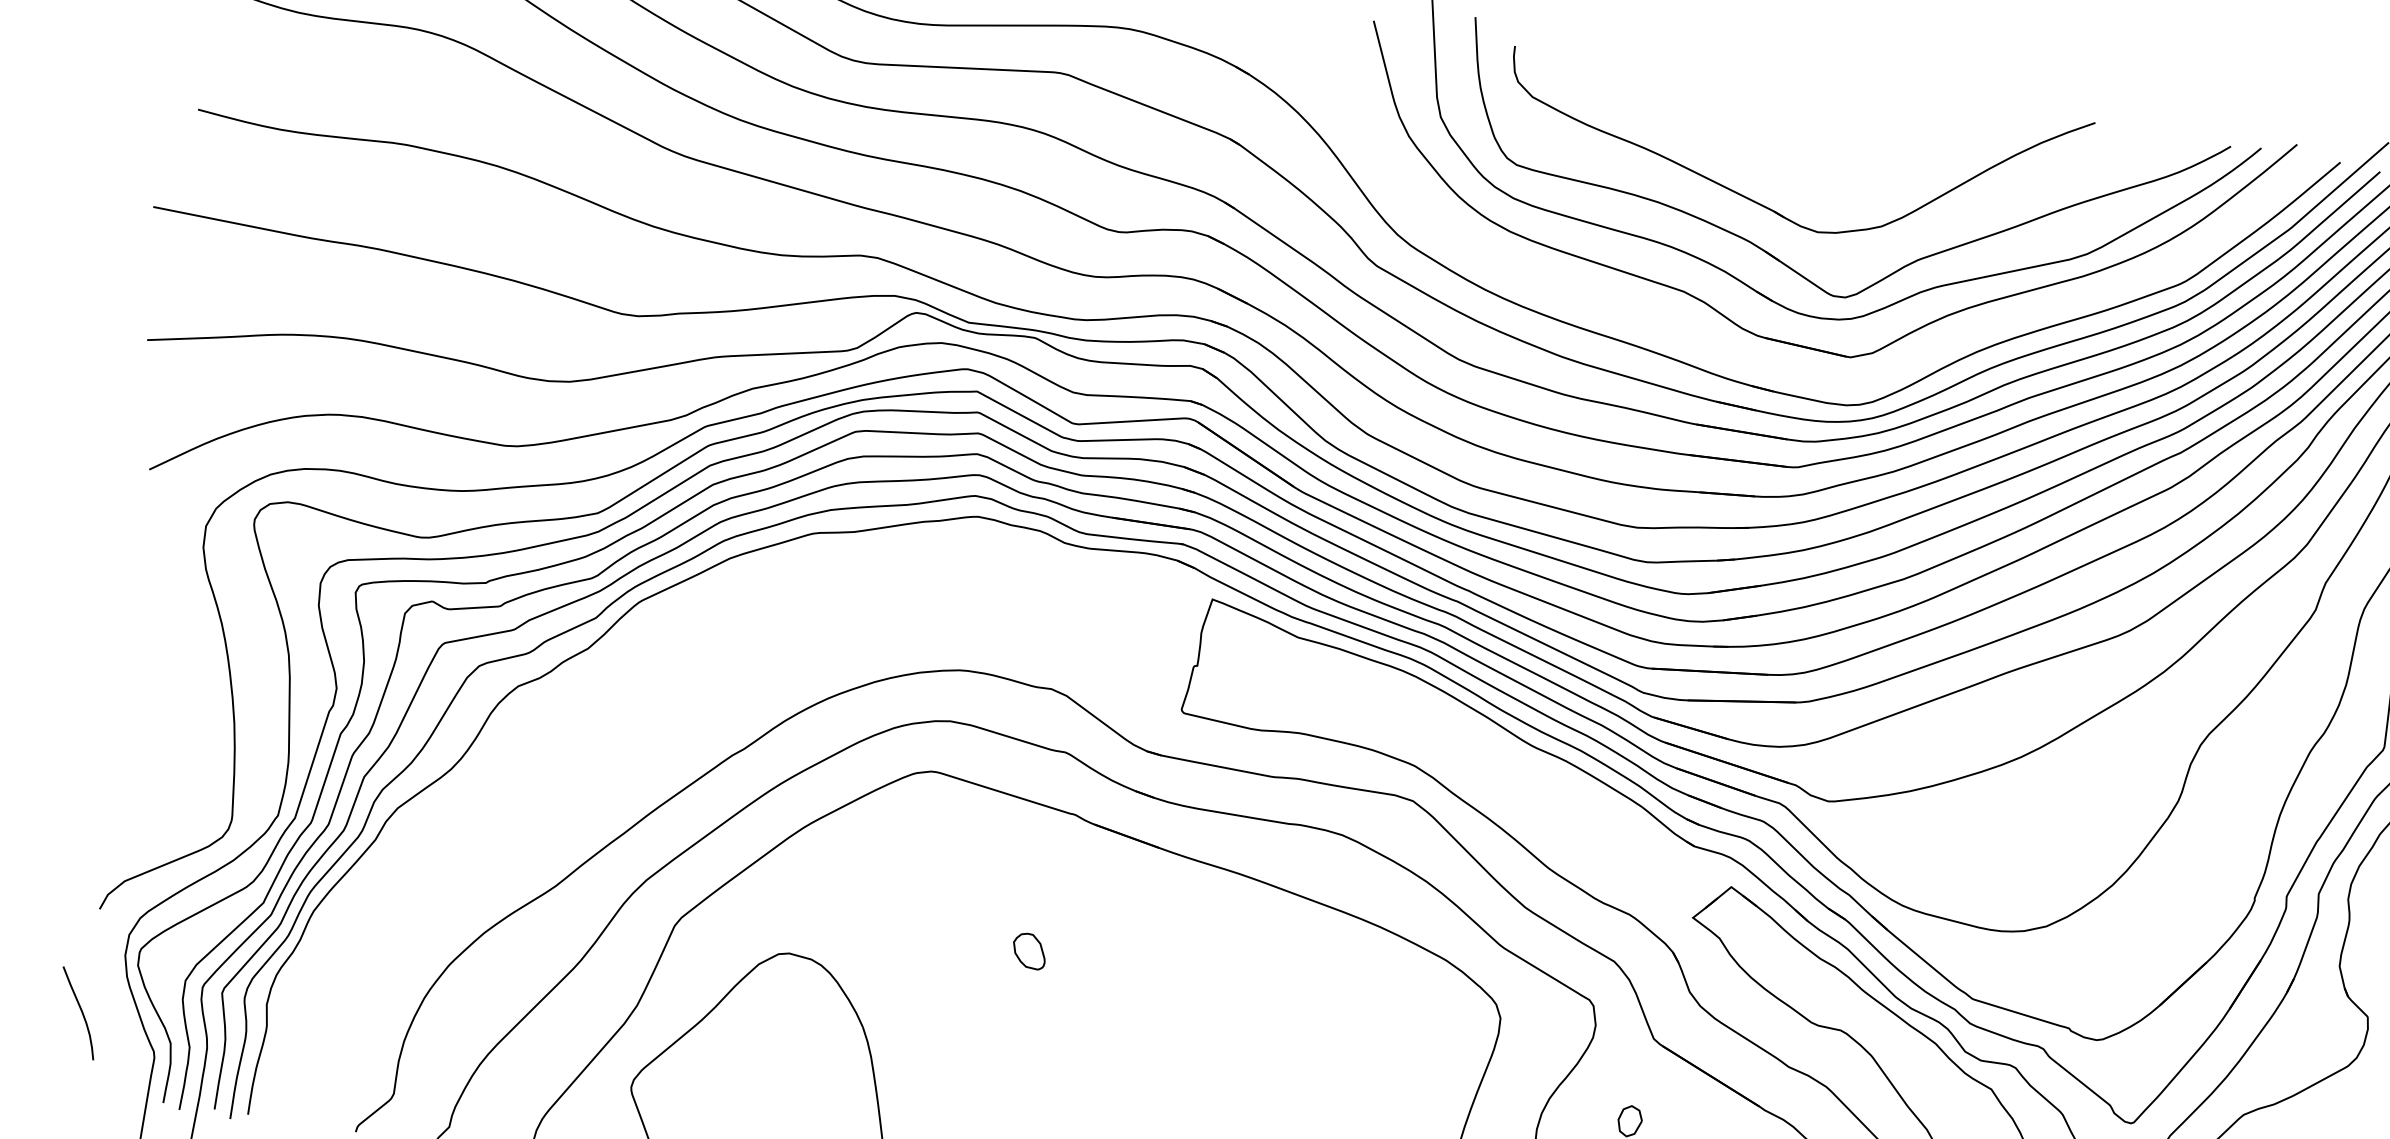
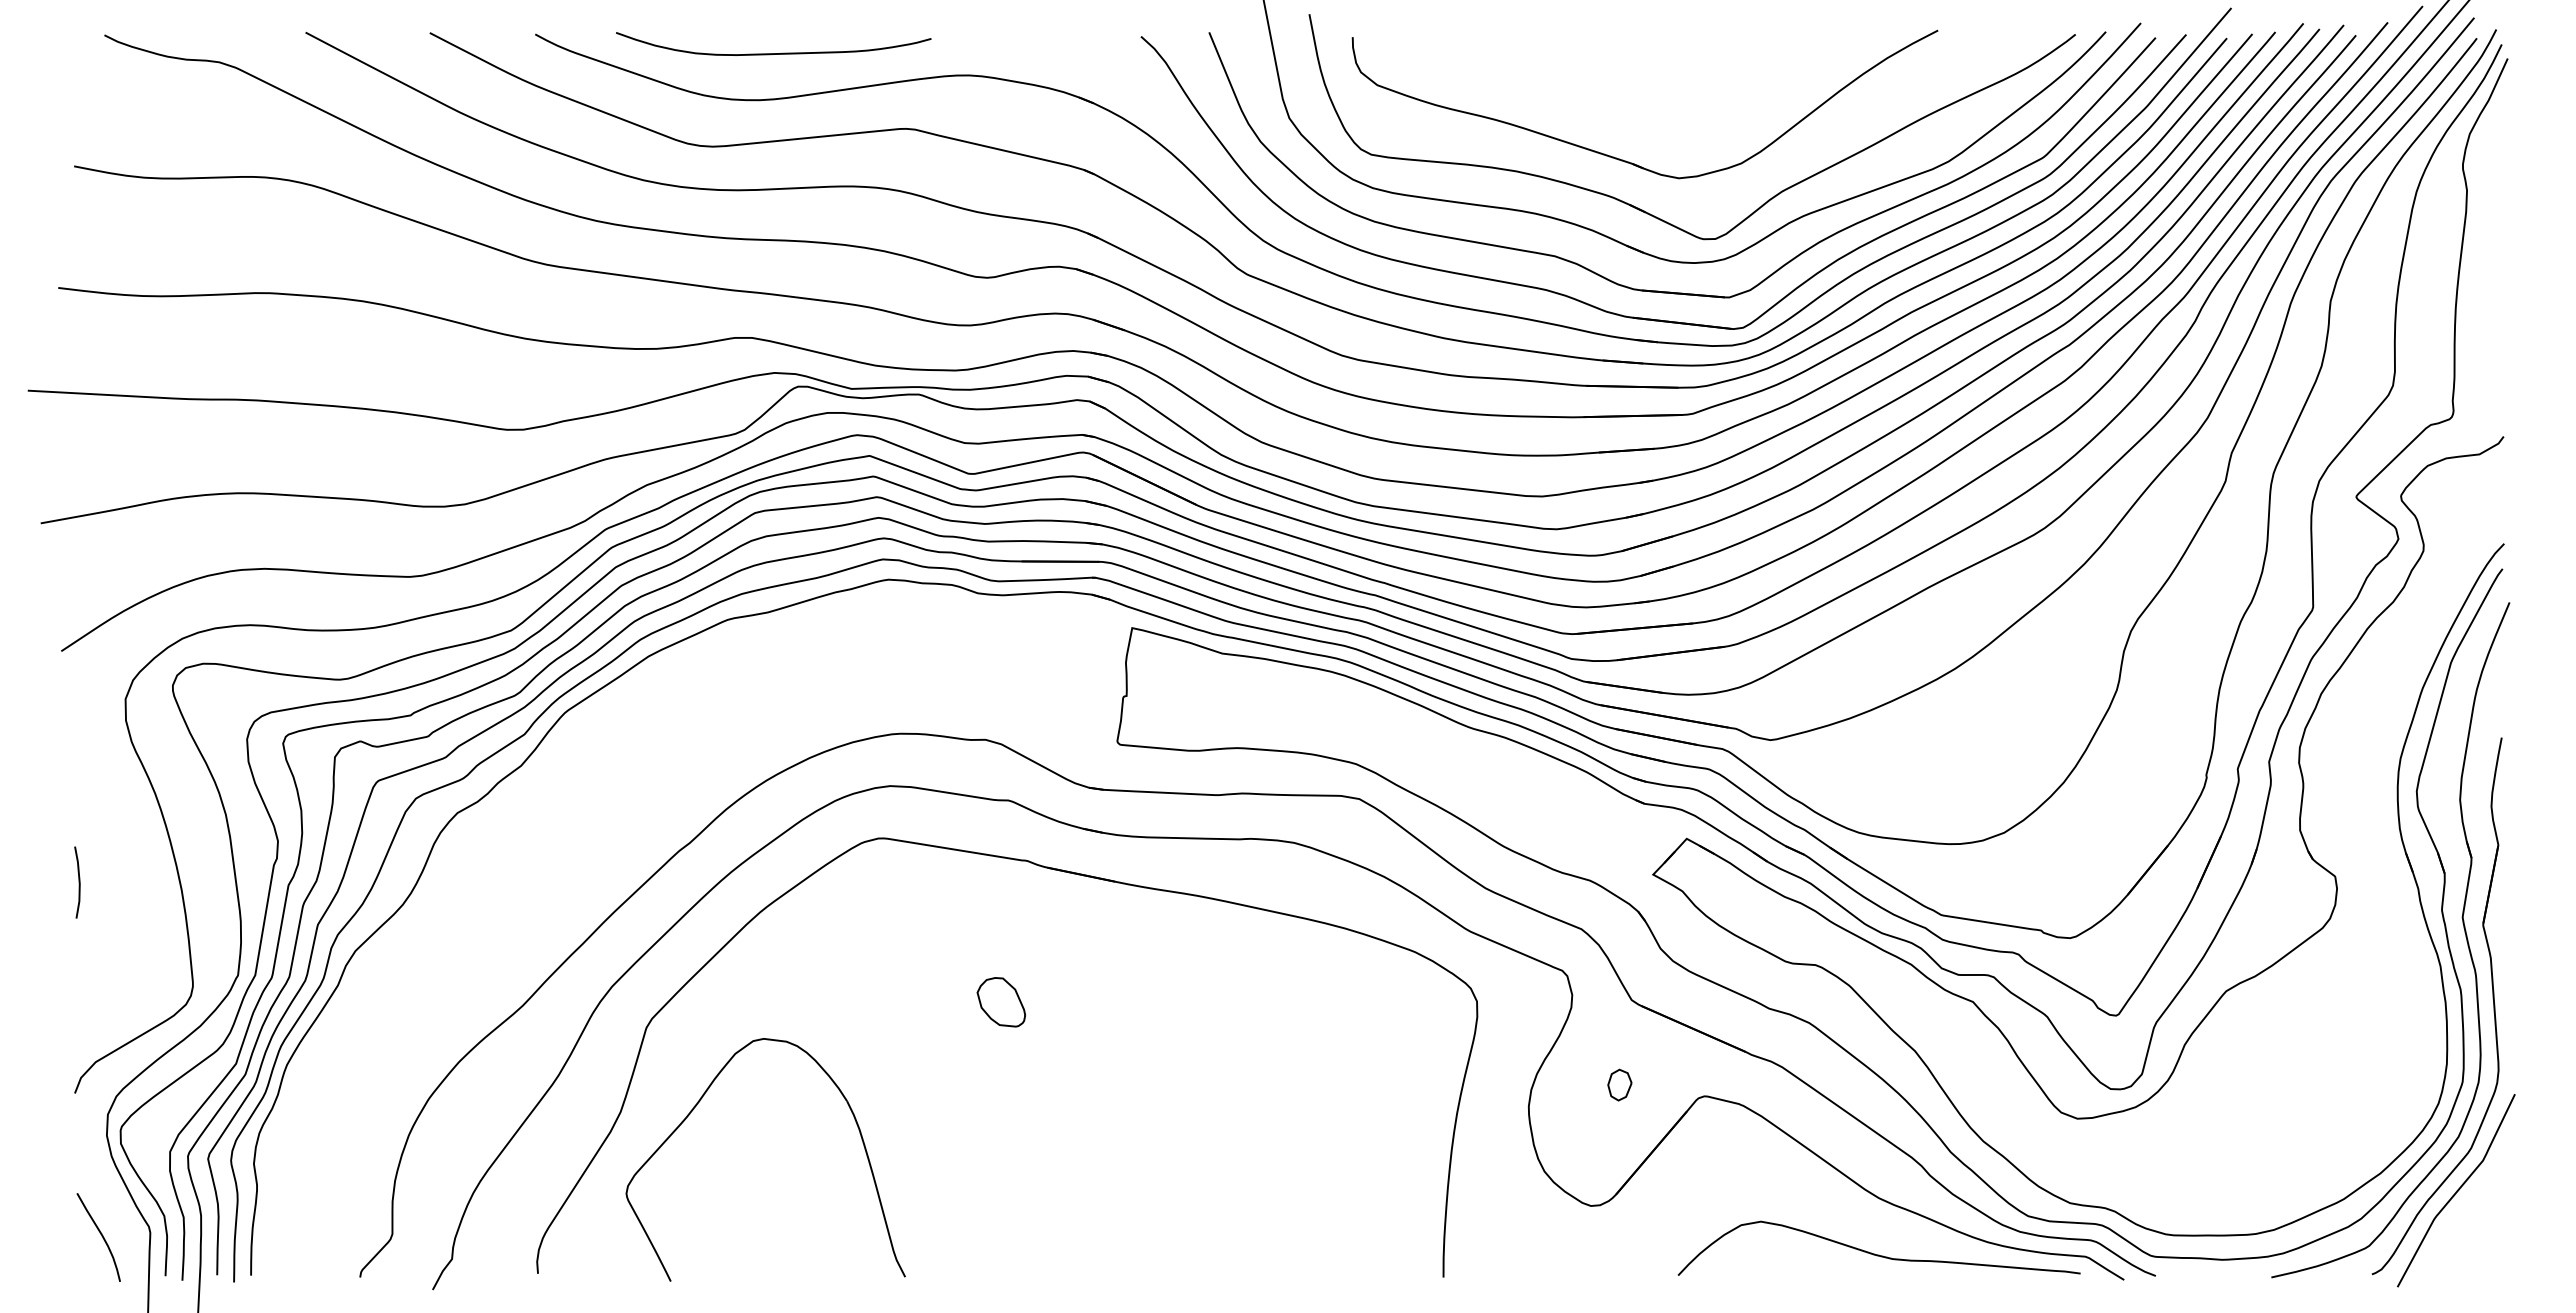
part: (1734, 355) -> (1614, 312), added
line: (133, 700) -> (78, 882), added
part: (1028, 951) -> (1000, 1002), size x1.43
curve: (81, 1012) -> (101, 1236), moved

